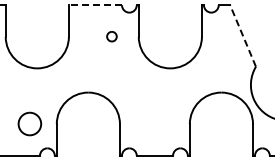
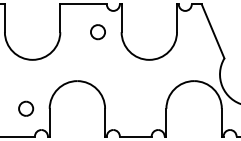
line: (95, 5) -> (83, 4), dashed -> solid
line: (242, 35) -> (212, 31), dashed -> solid
part: (111, 36) -> (97, 31), size x1.67
part: (29, 124) -> (25, 109), size x0.71

